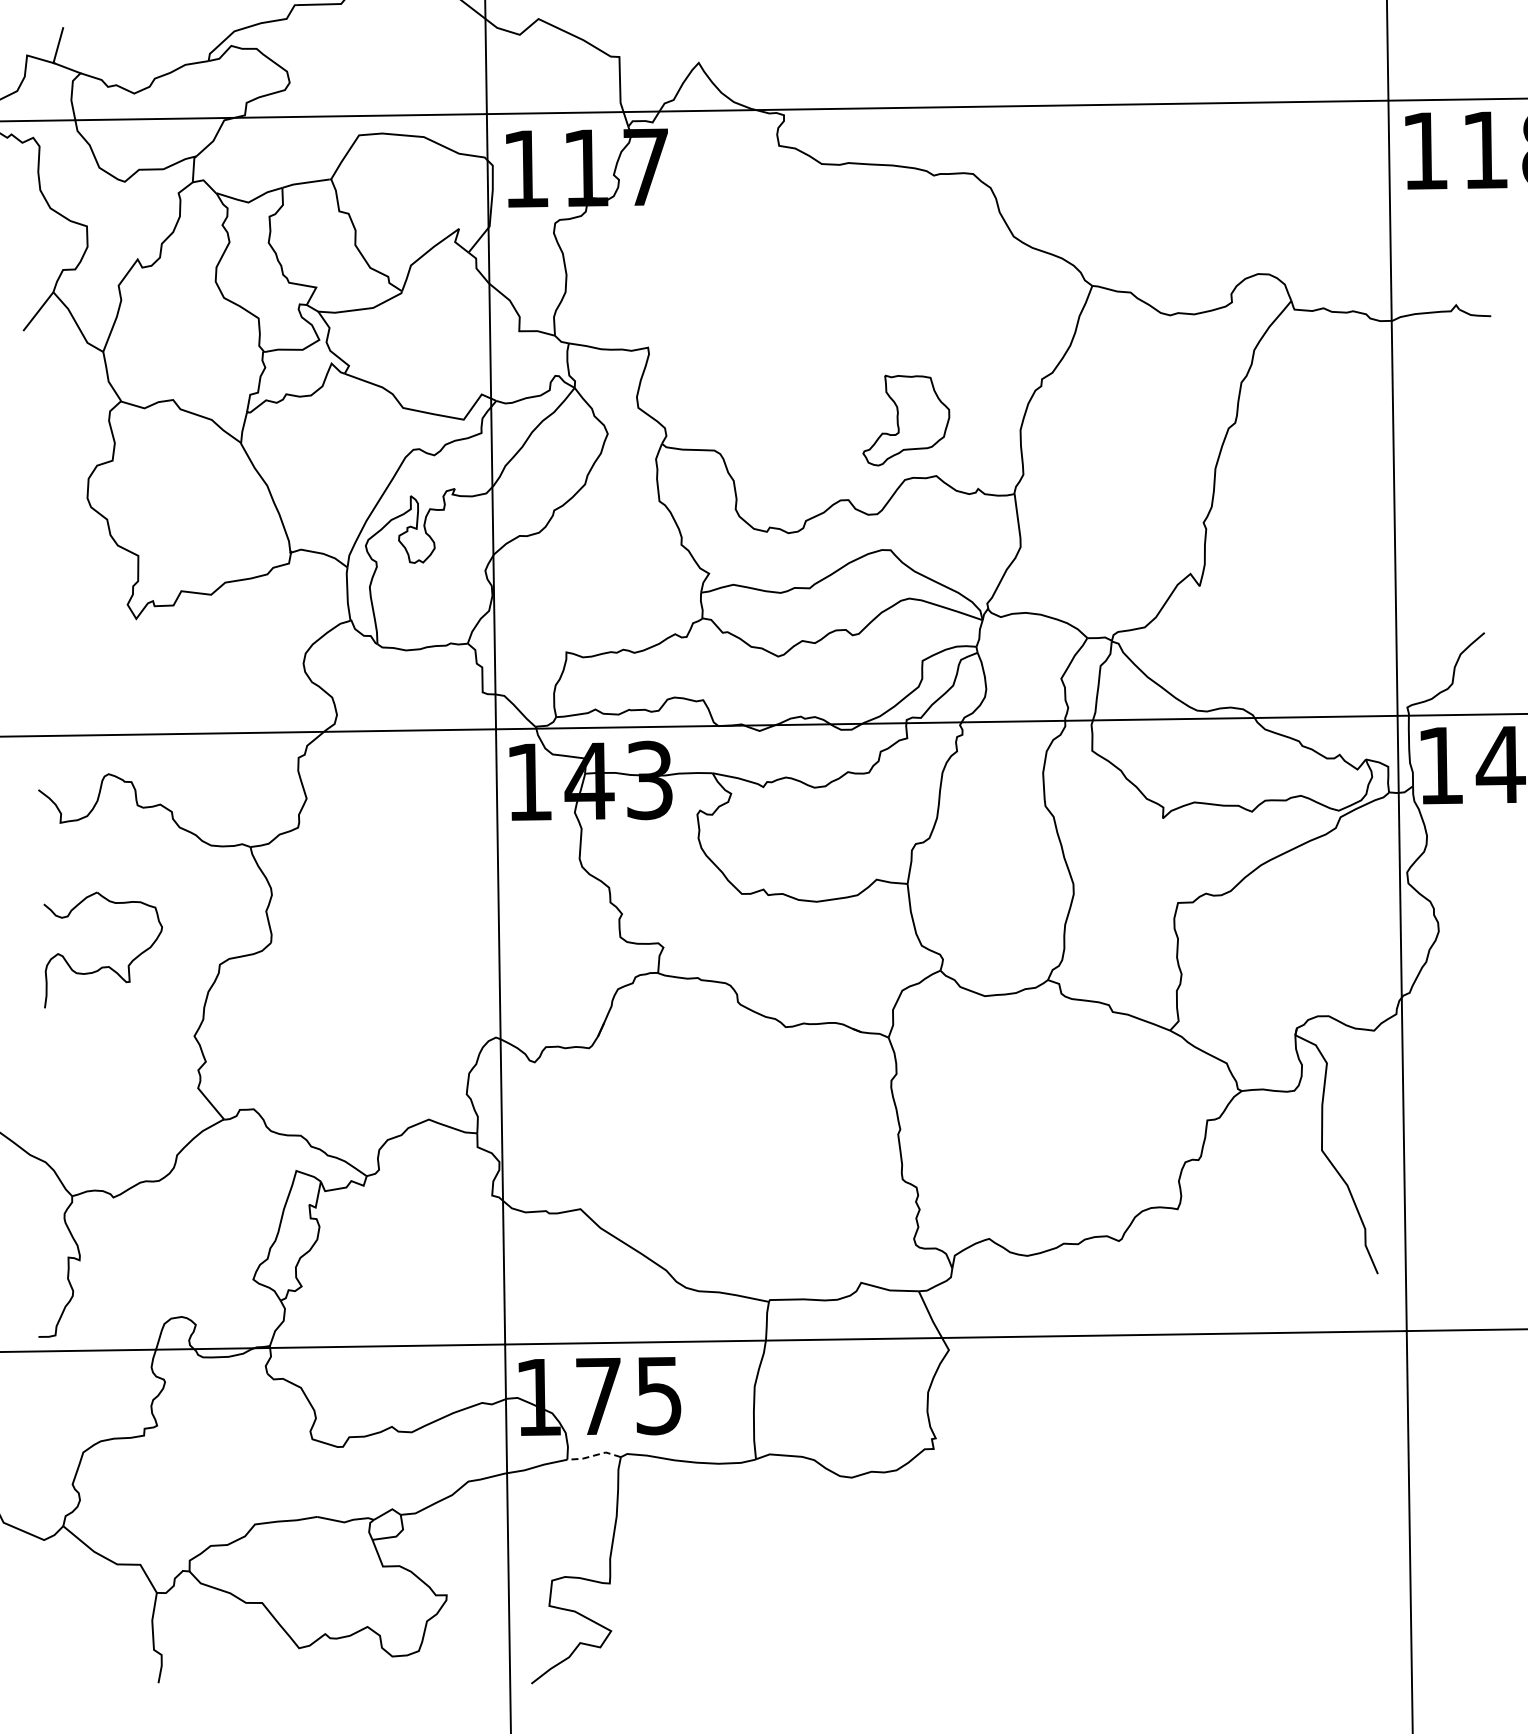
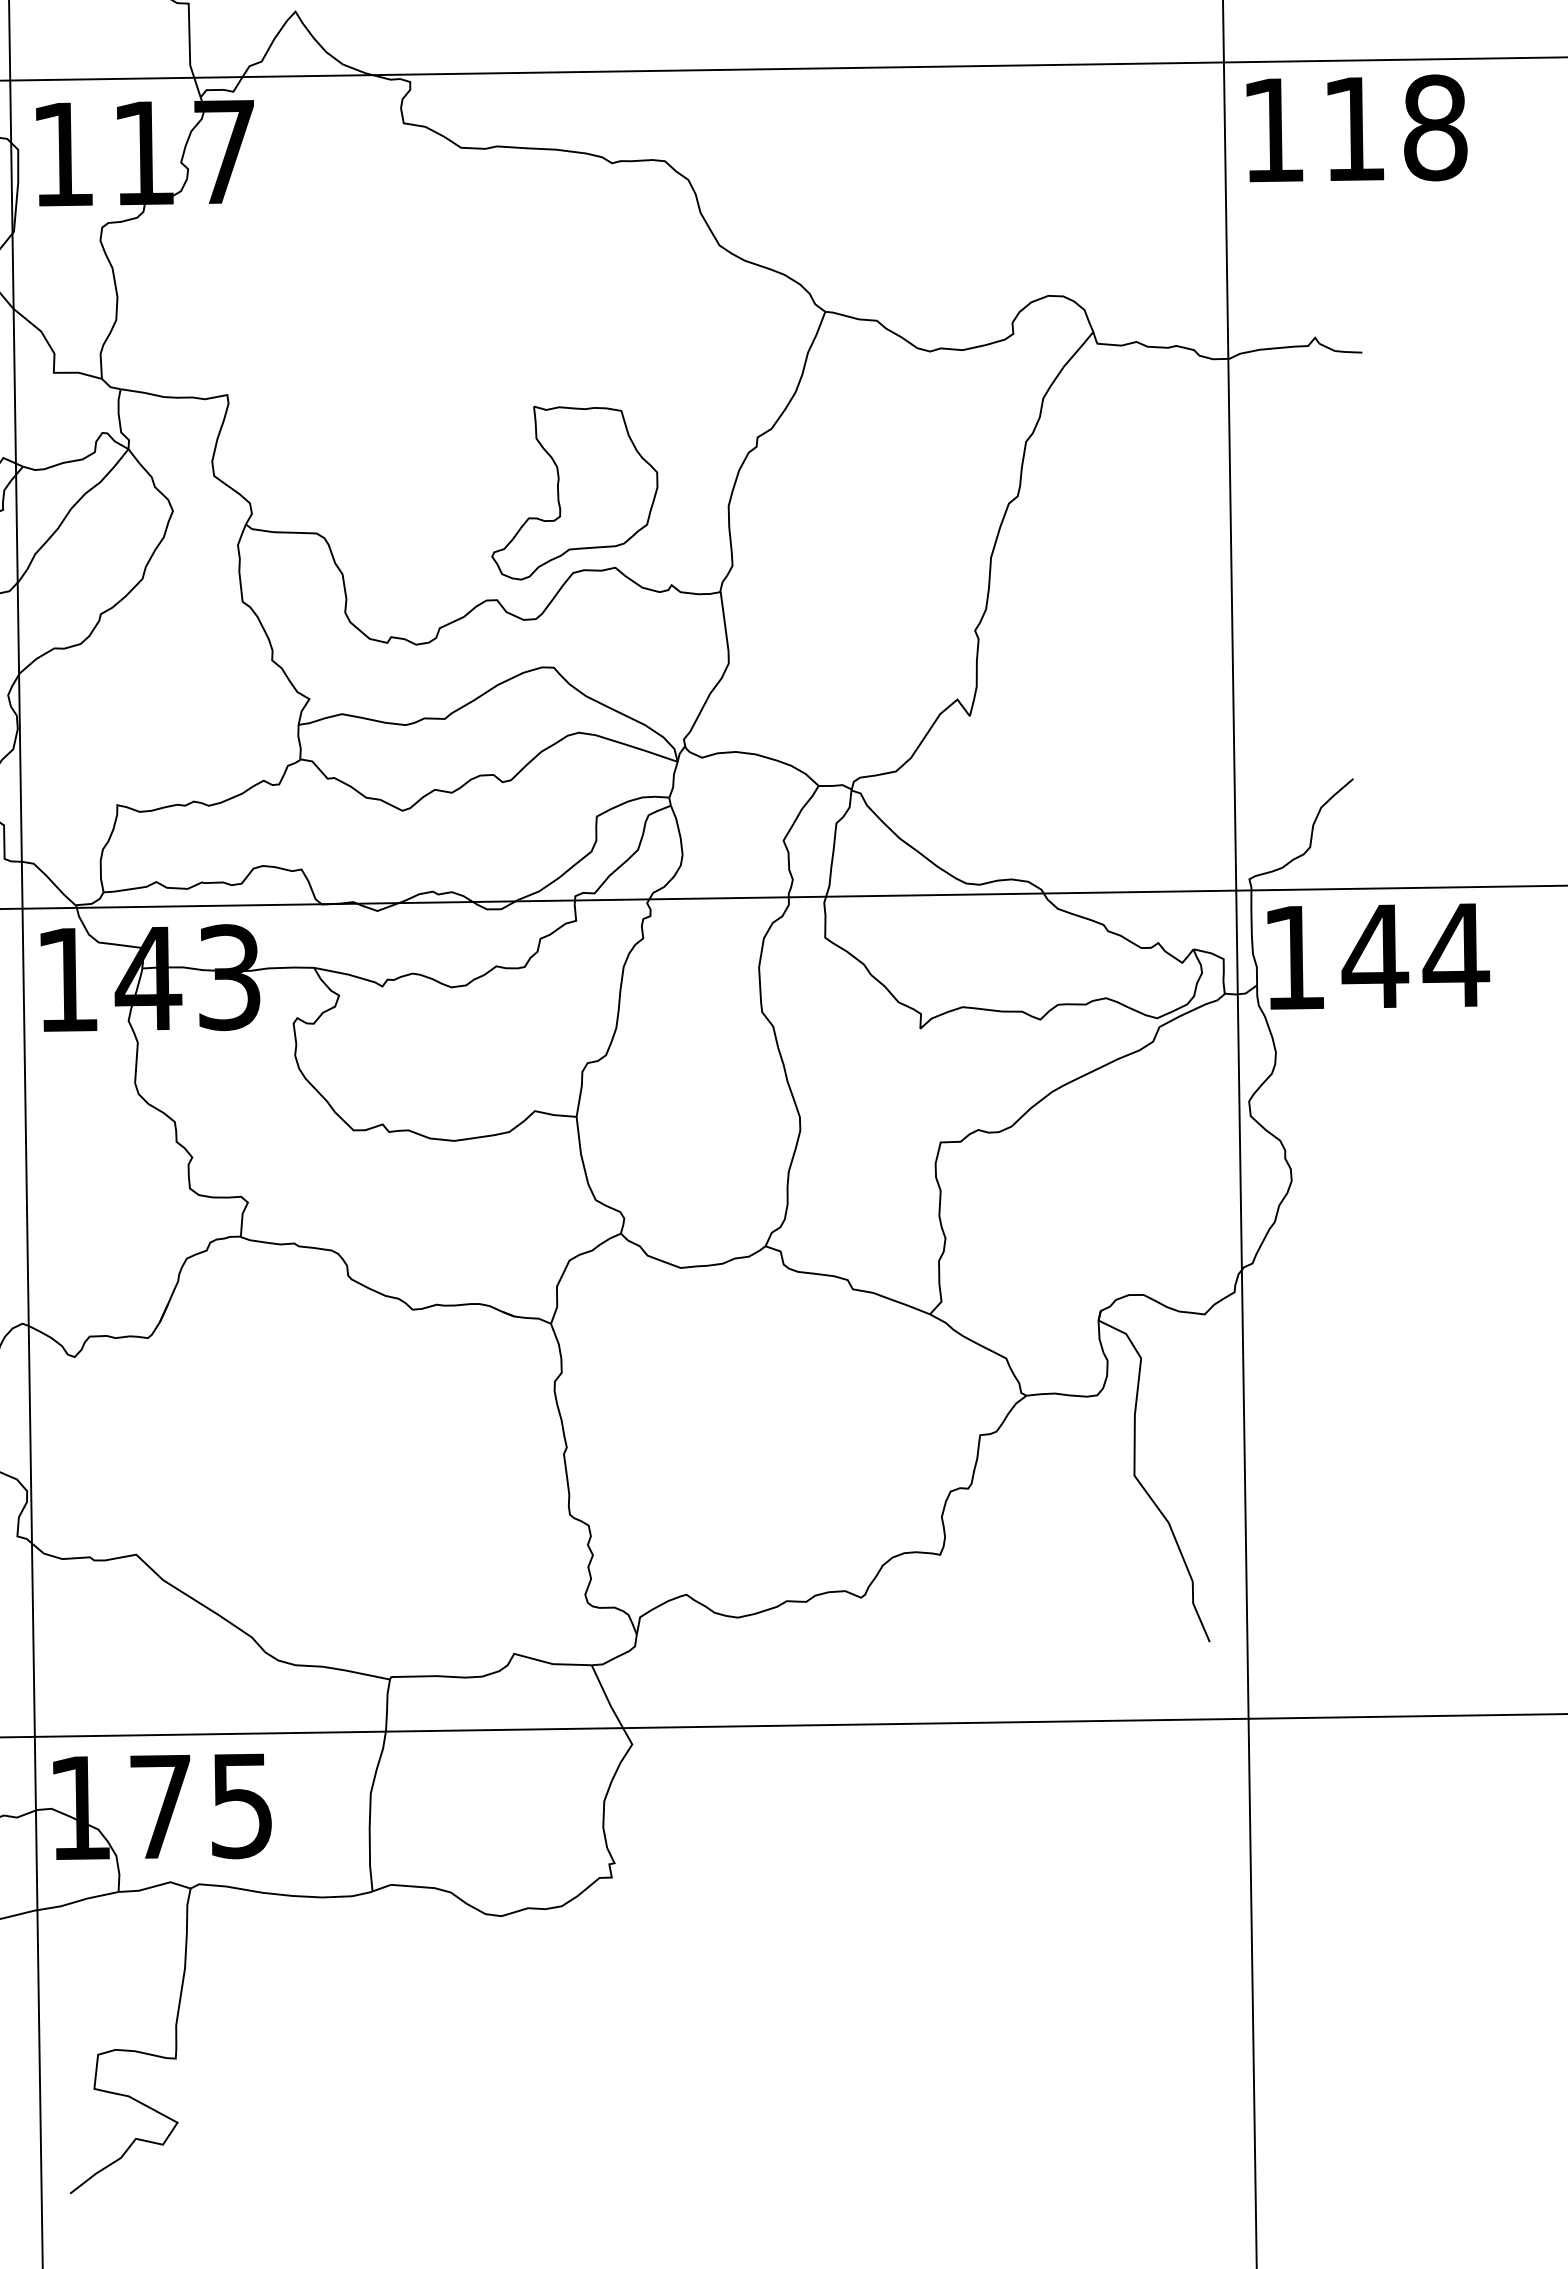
part: (906, 420) -> (575, 492), size x1.43
line: (593, 1455) -> (153, 1886), dashed -> solid

